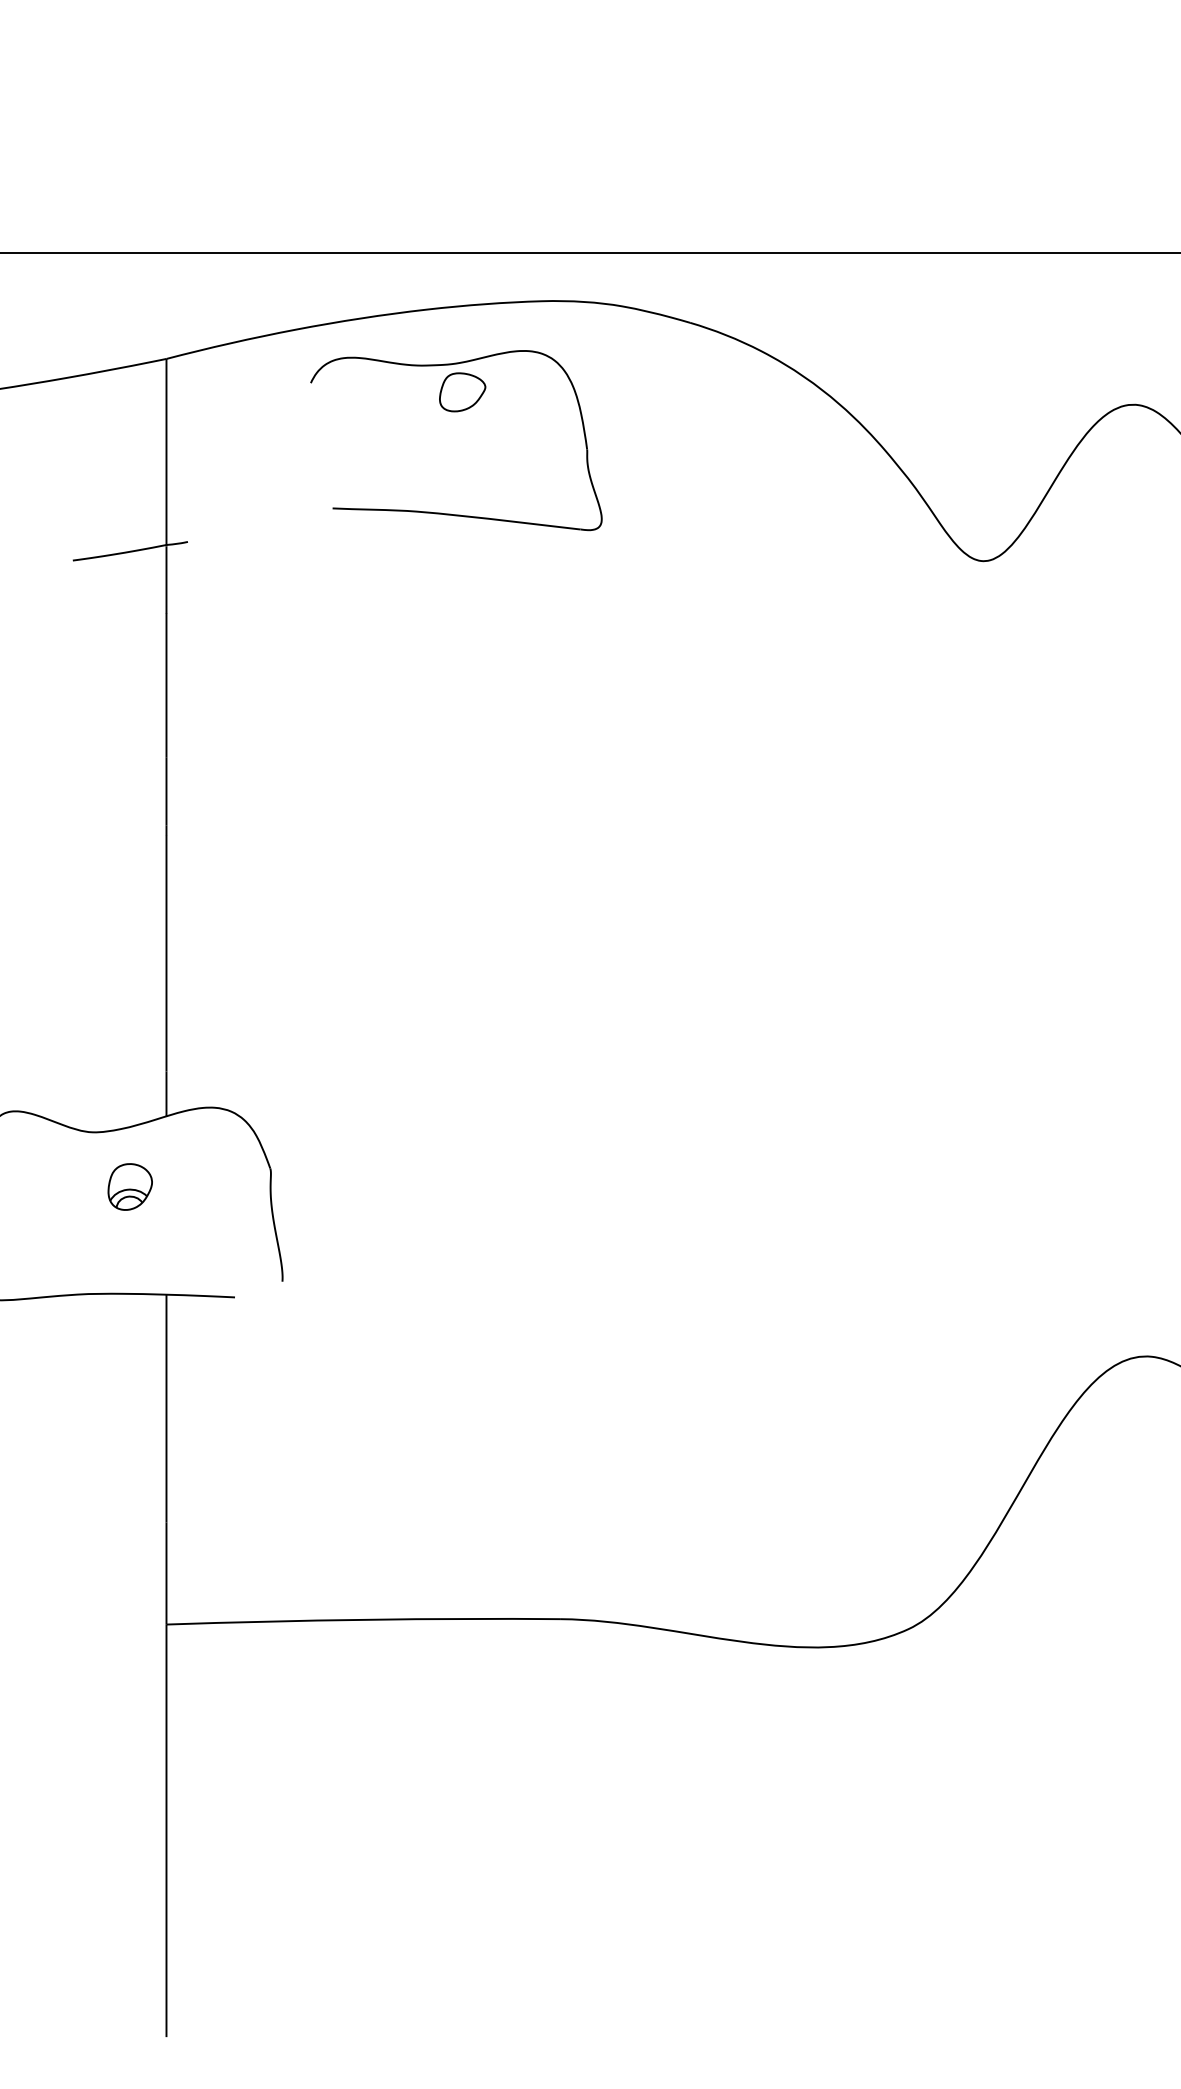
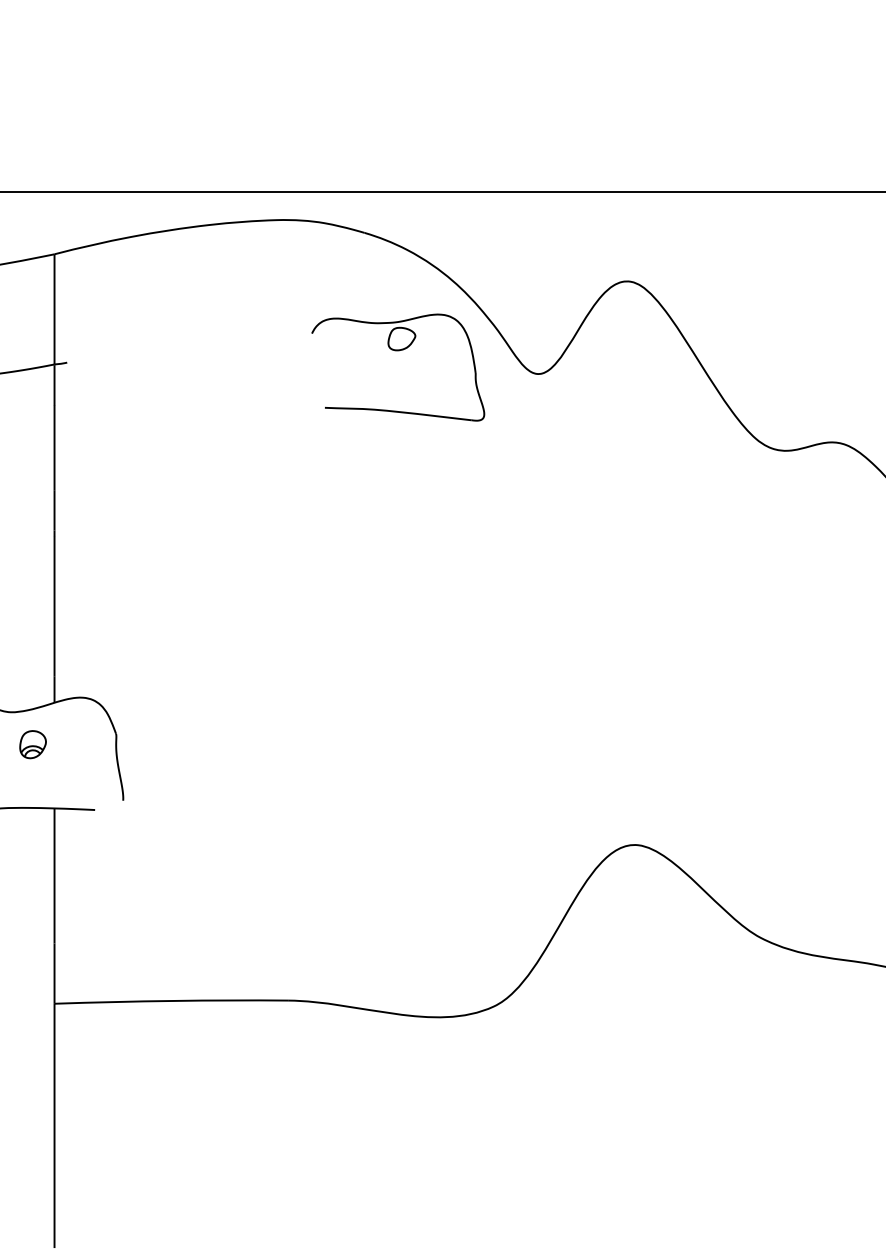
part: (456, 413) -> (398, 351), moved

